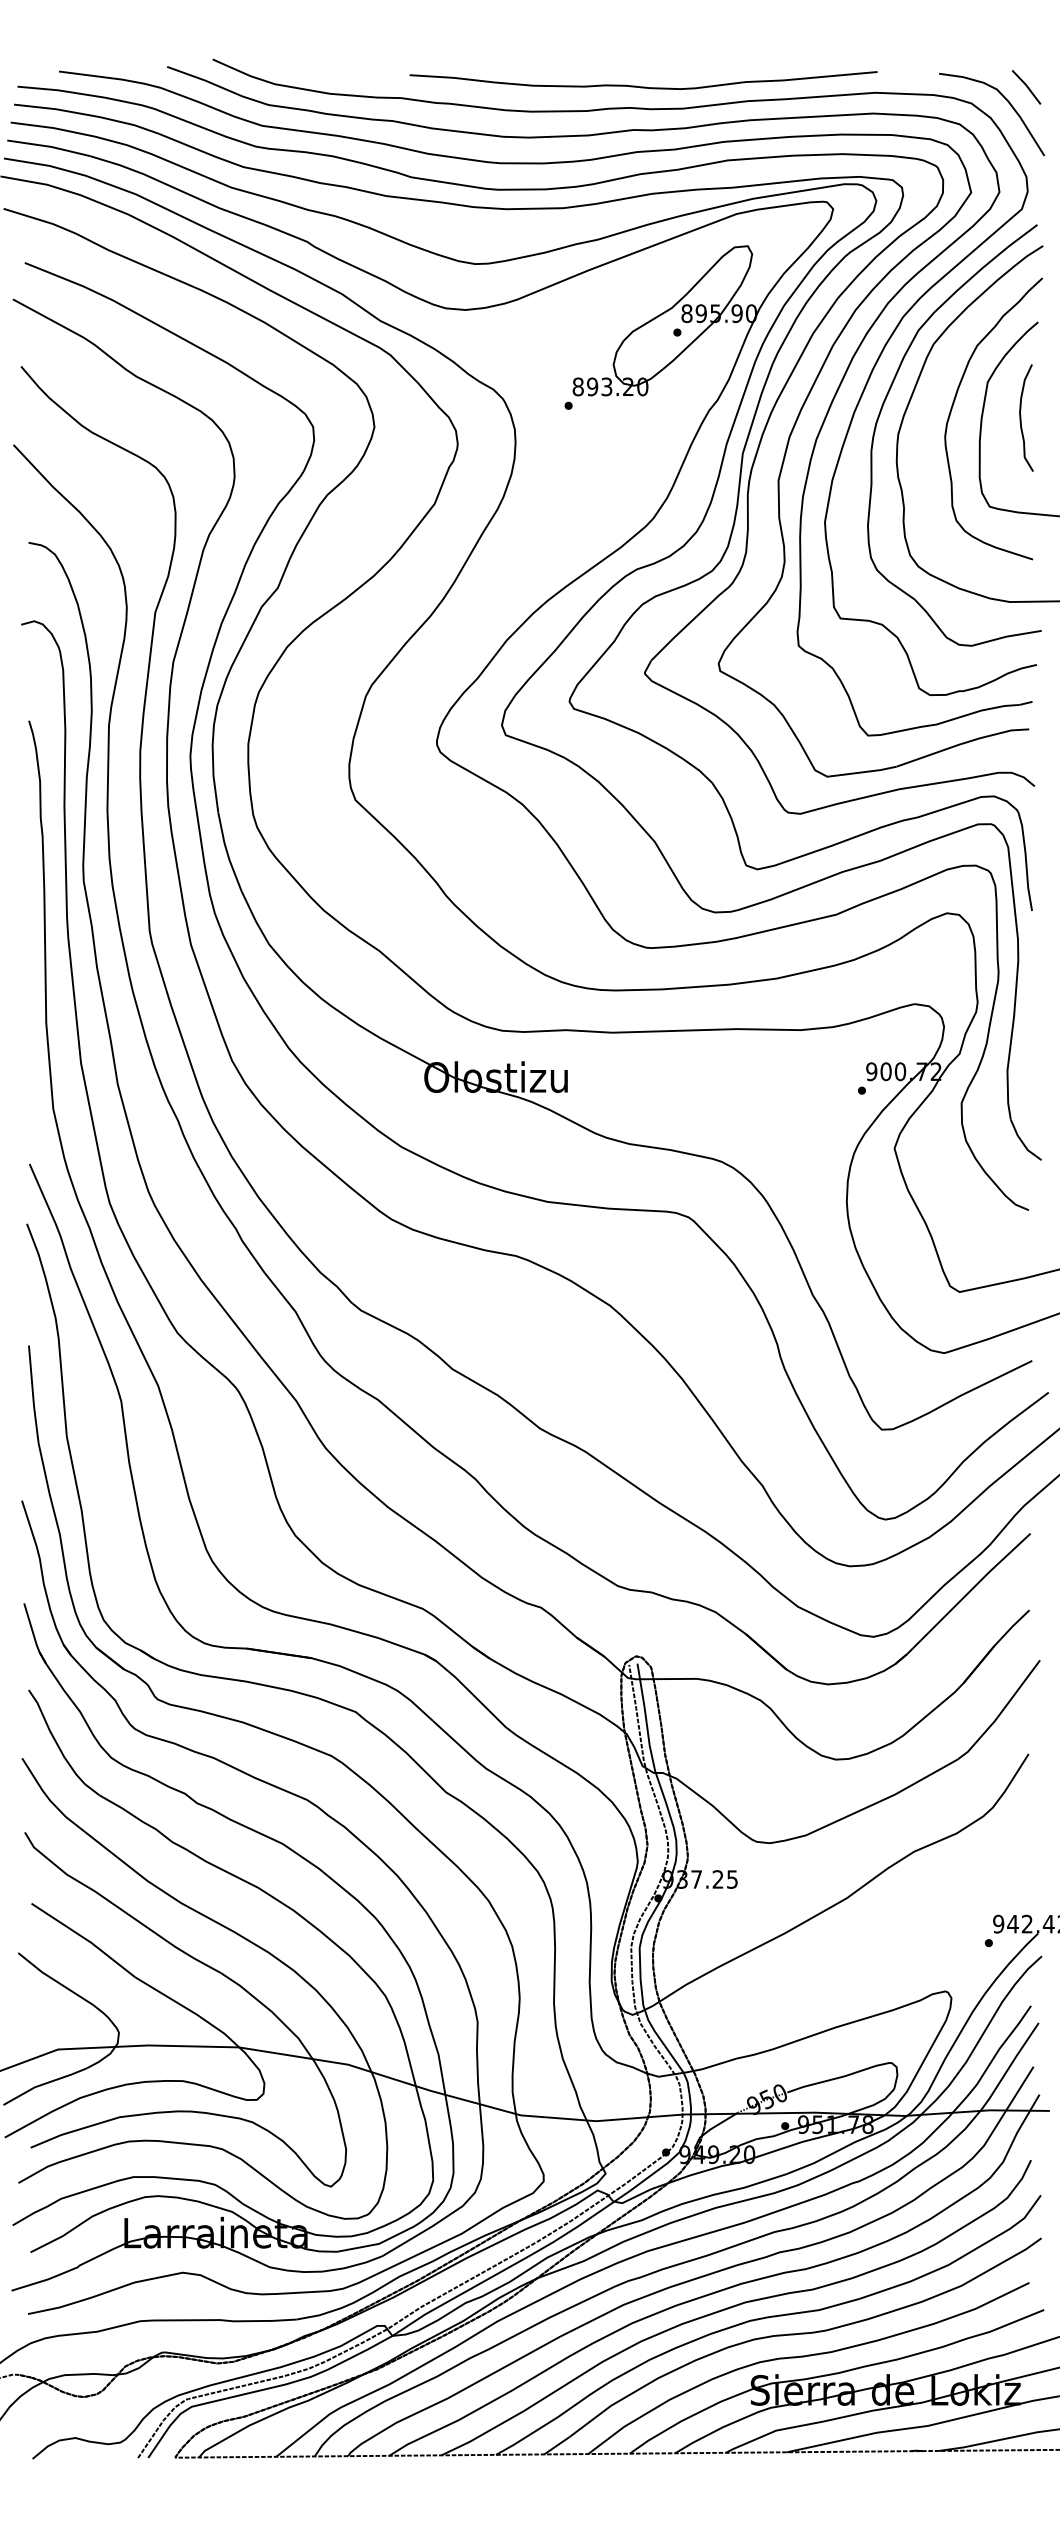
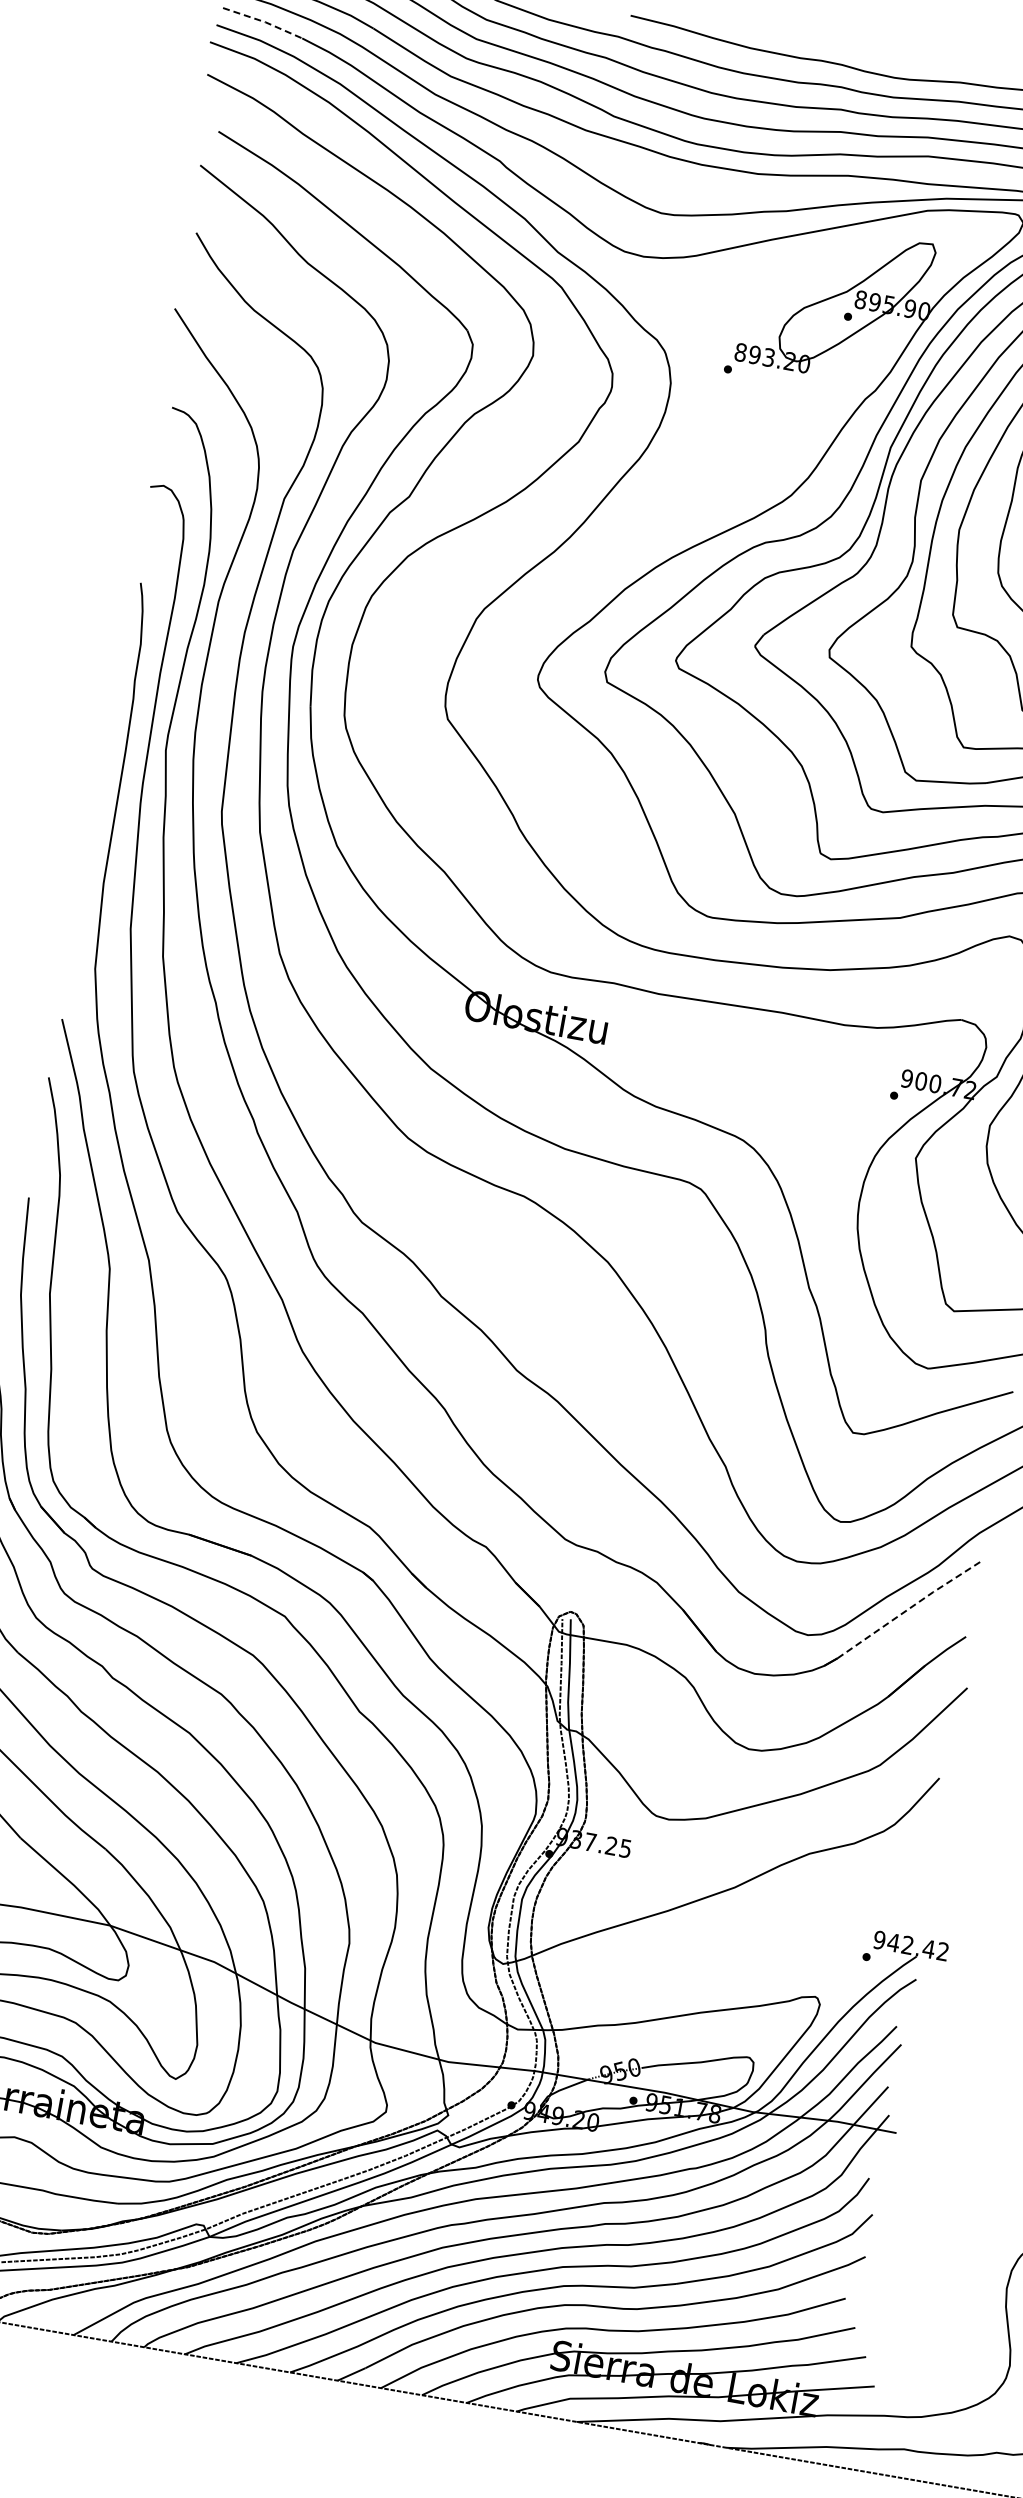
line: (49, 146) -> (263, 21), solid -> dashed
line: (968, 1592) -> (909, 1608), solid -> dashed

